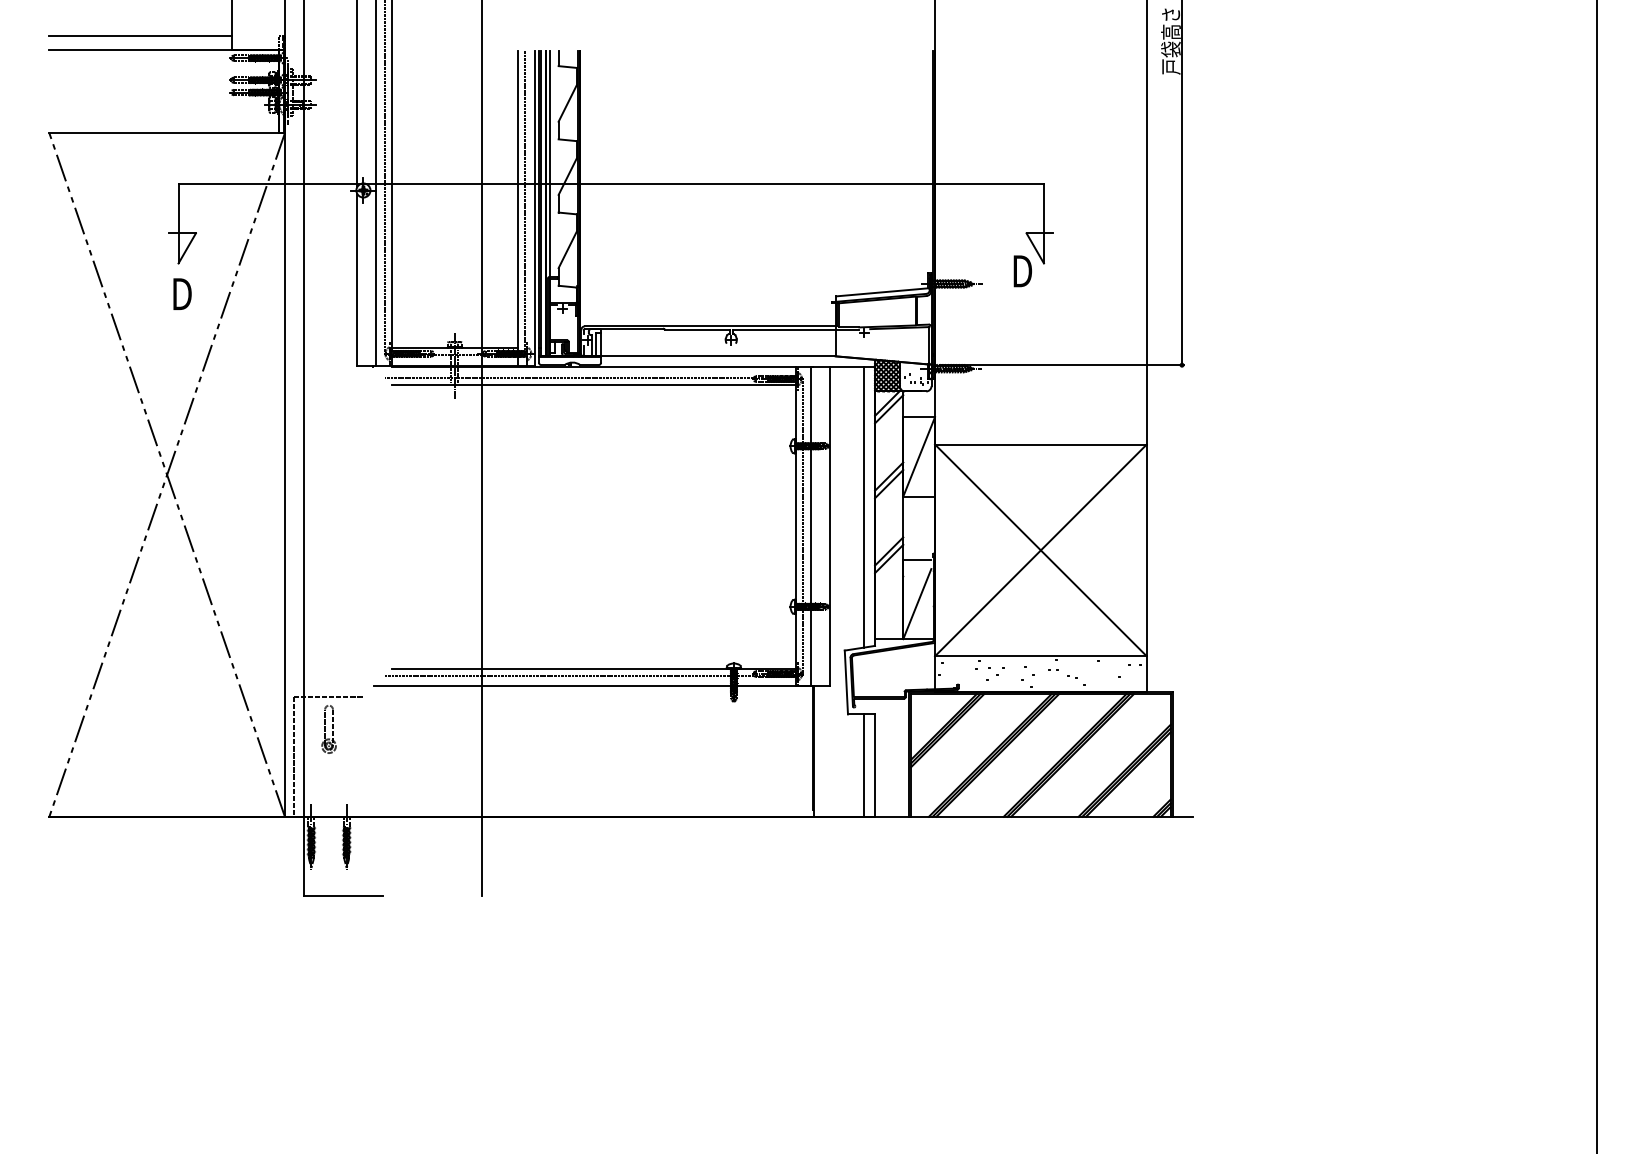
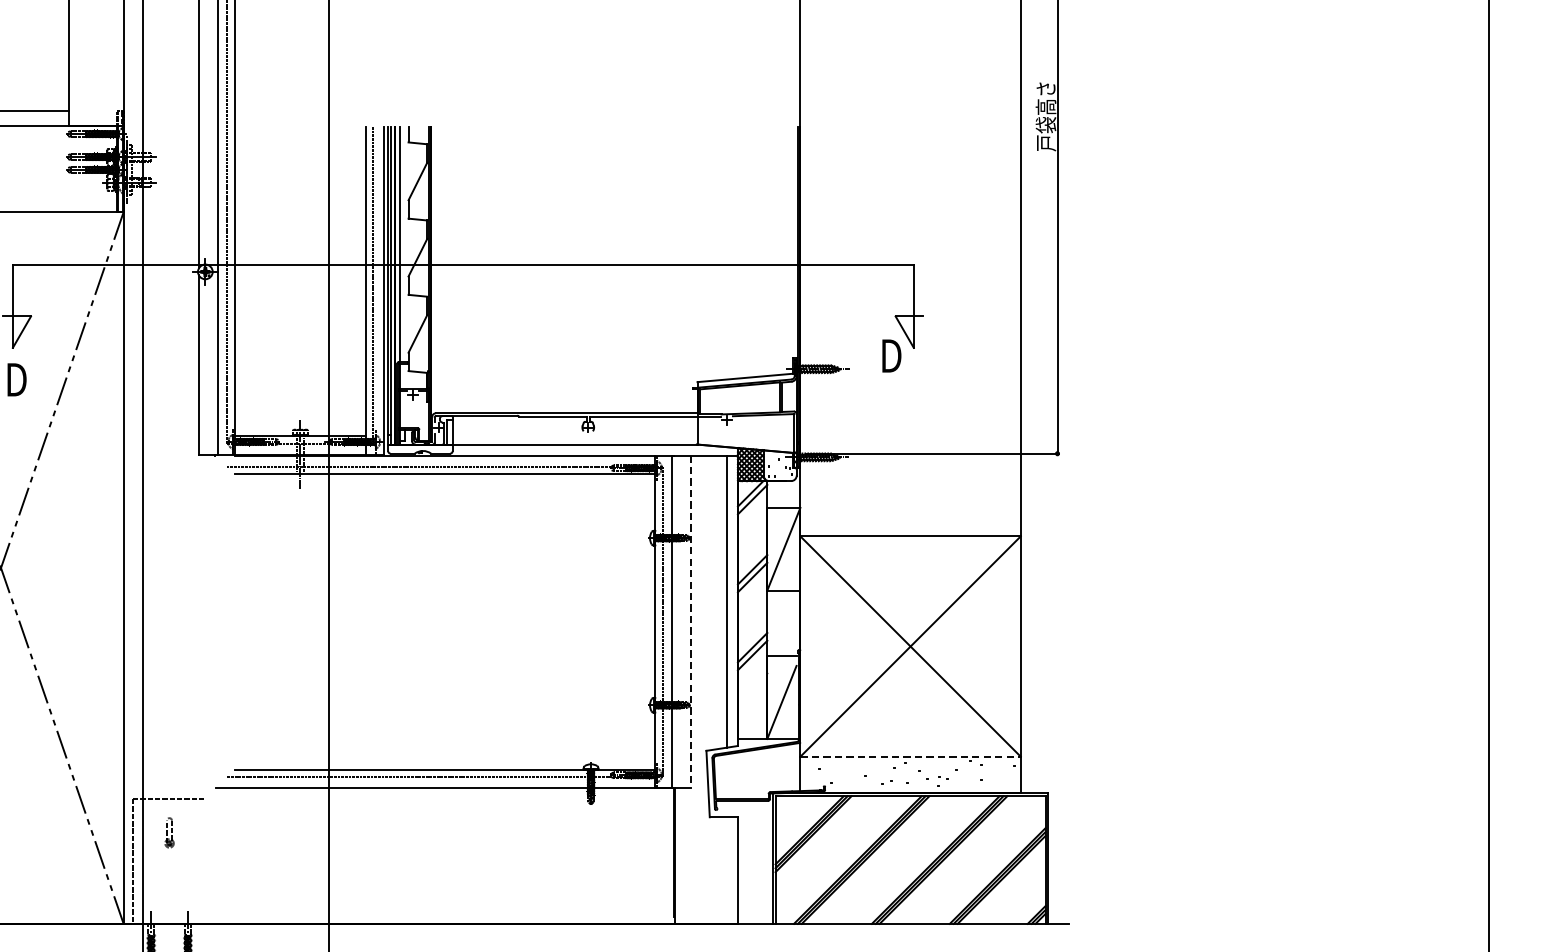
line: (830, 526) -> (691, 621), solid -> dashed
line: (1040, 656) -> (910, 756), solid -> dashed
part: (328, 729) -> (168, 832), size x0.6
line: (864, 765) -> (726, 870), removed

